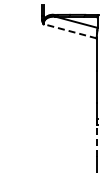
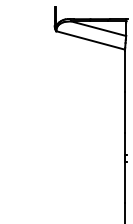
line: (69, 31) -> (89, 40), dashed -> solid
line: (96, 140) -> (124, 181), dashed -> solid

